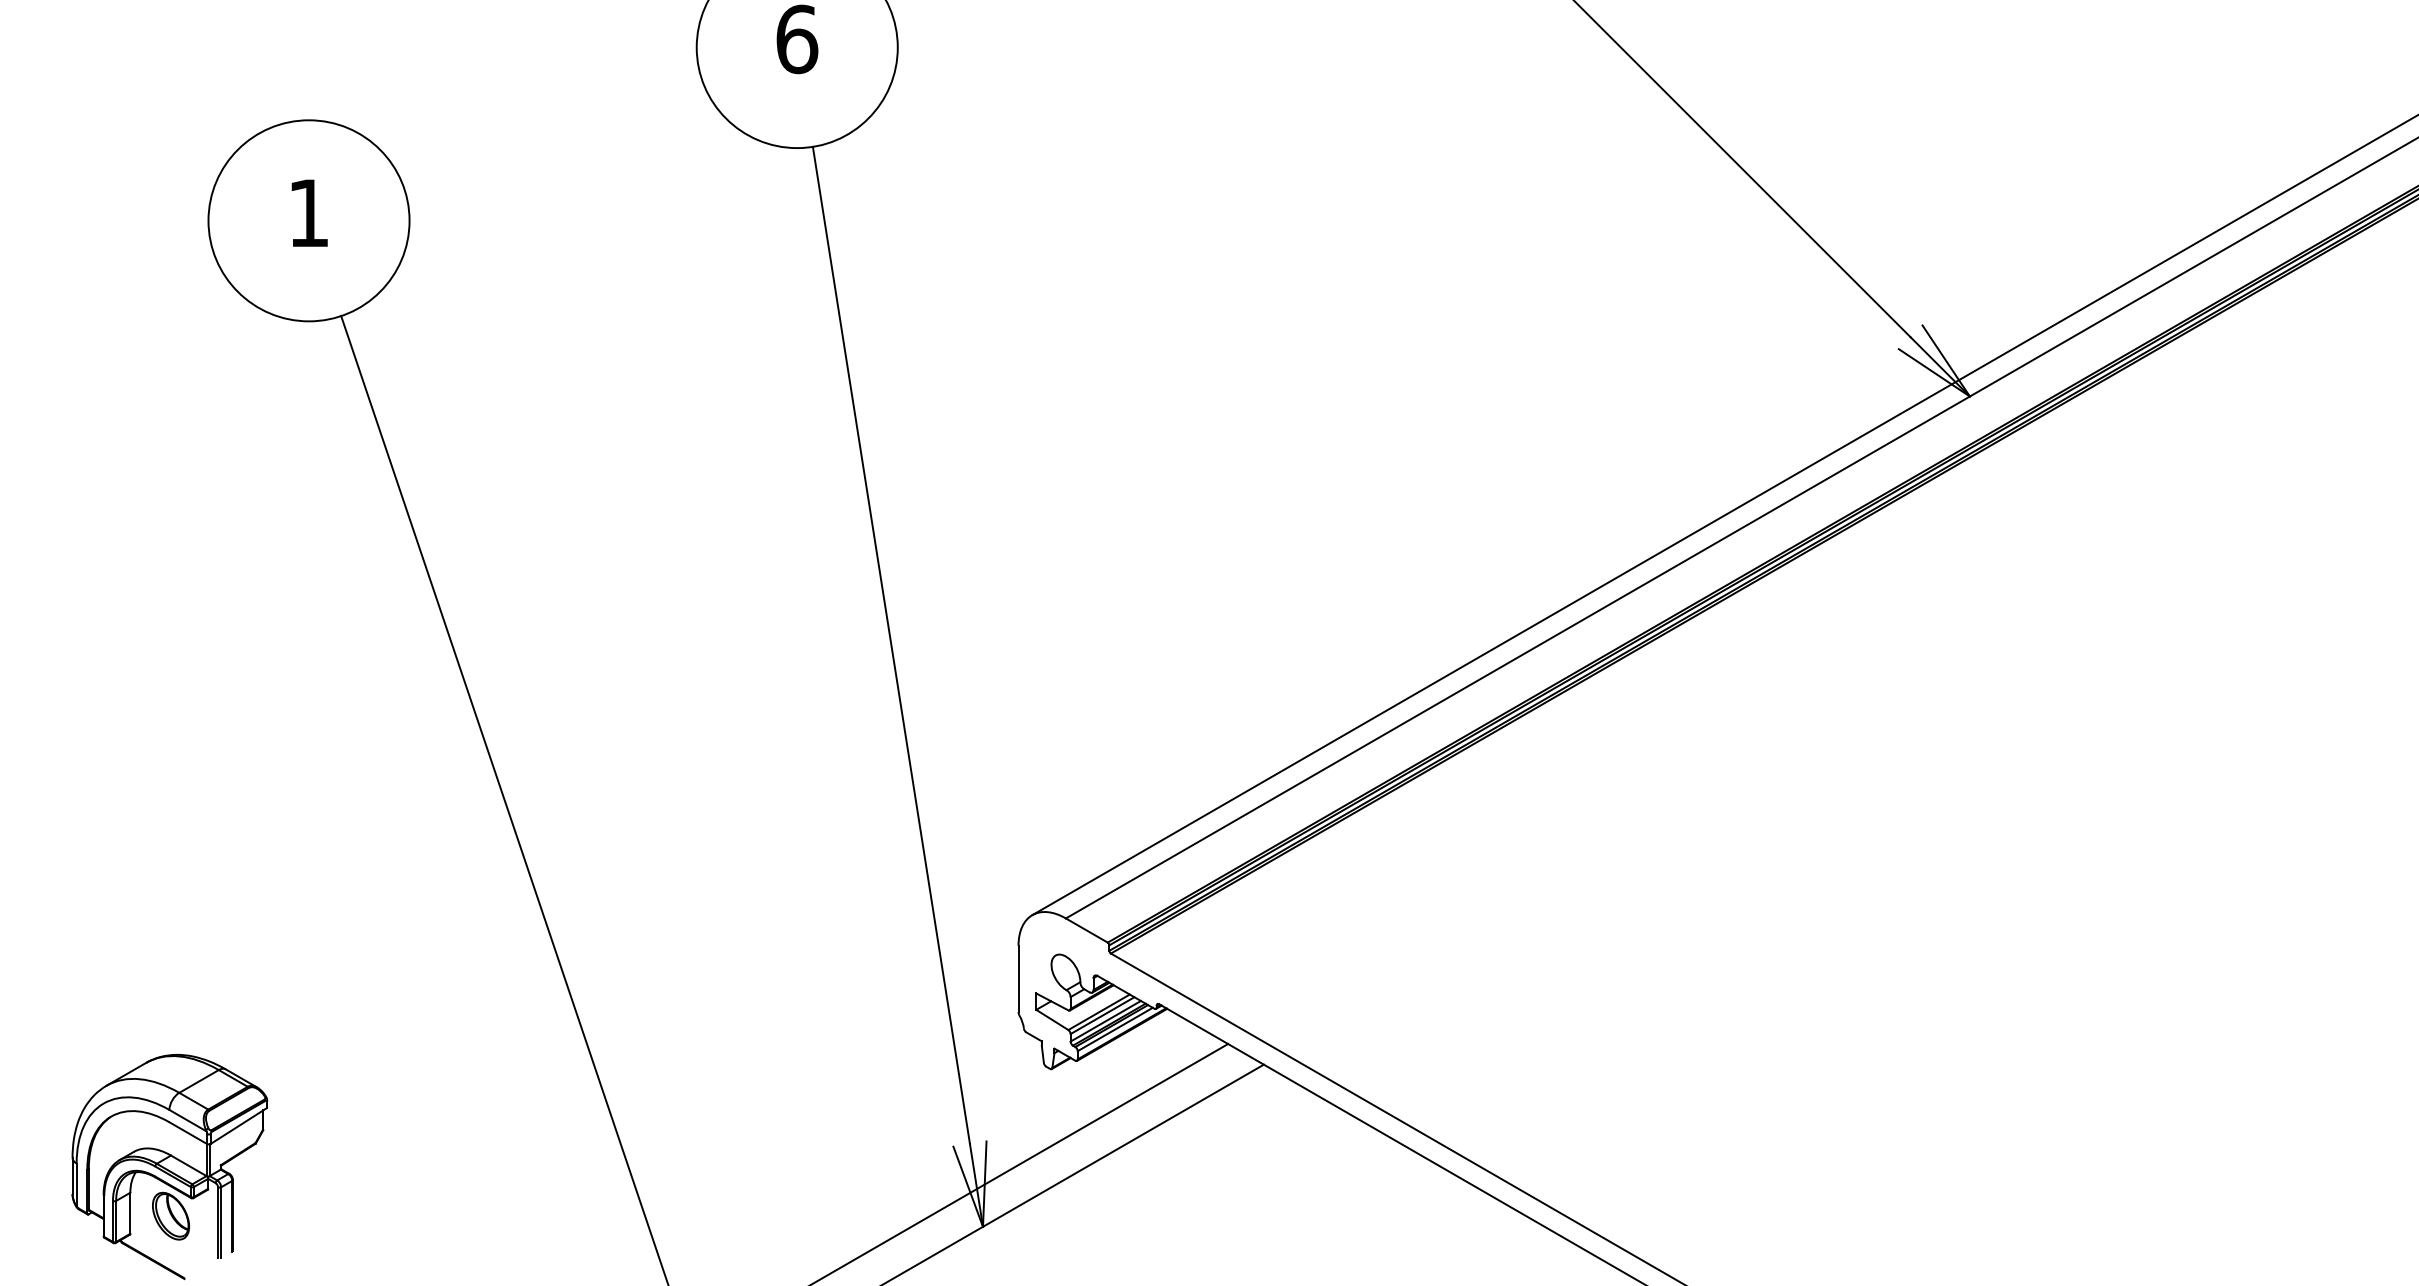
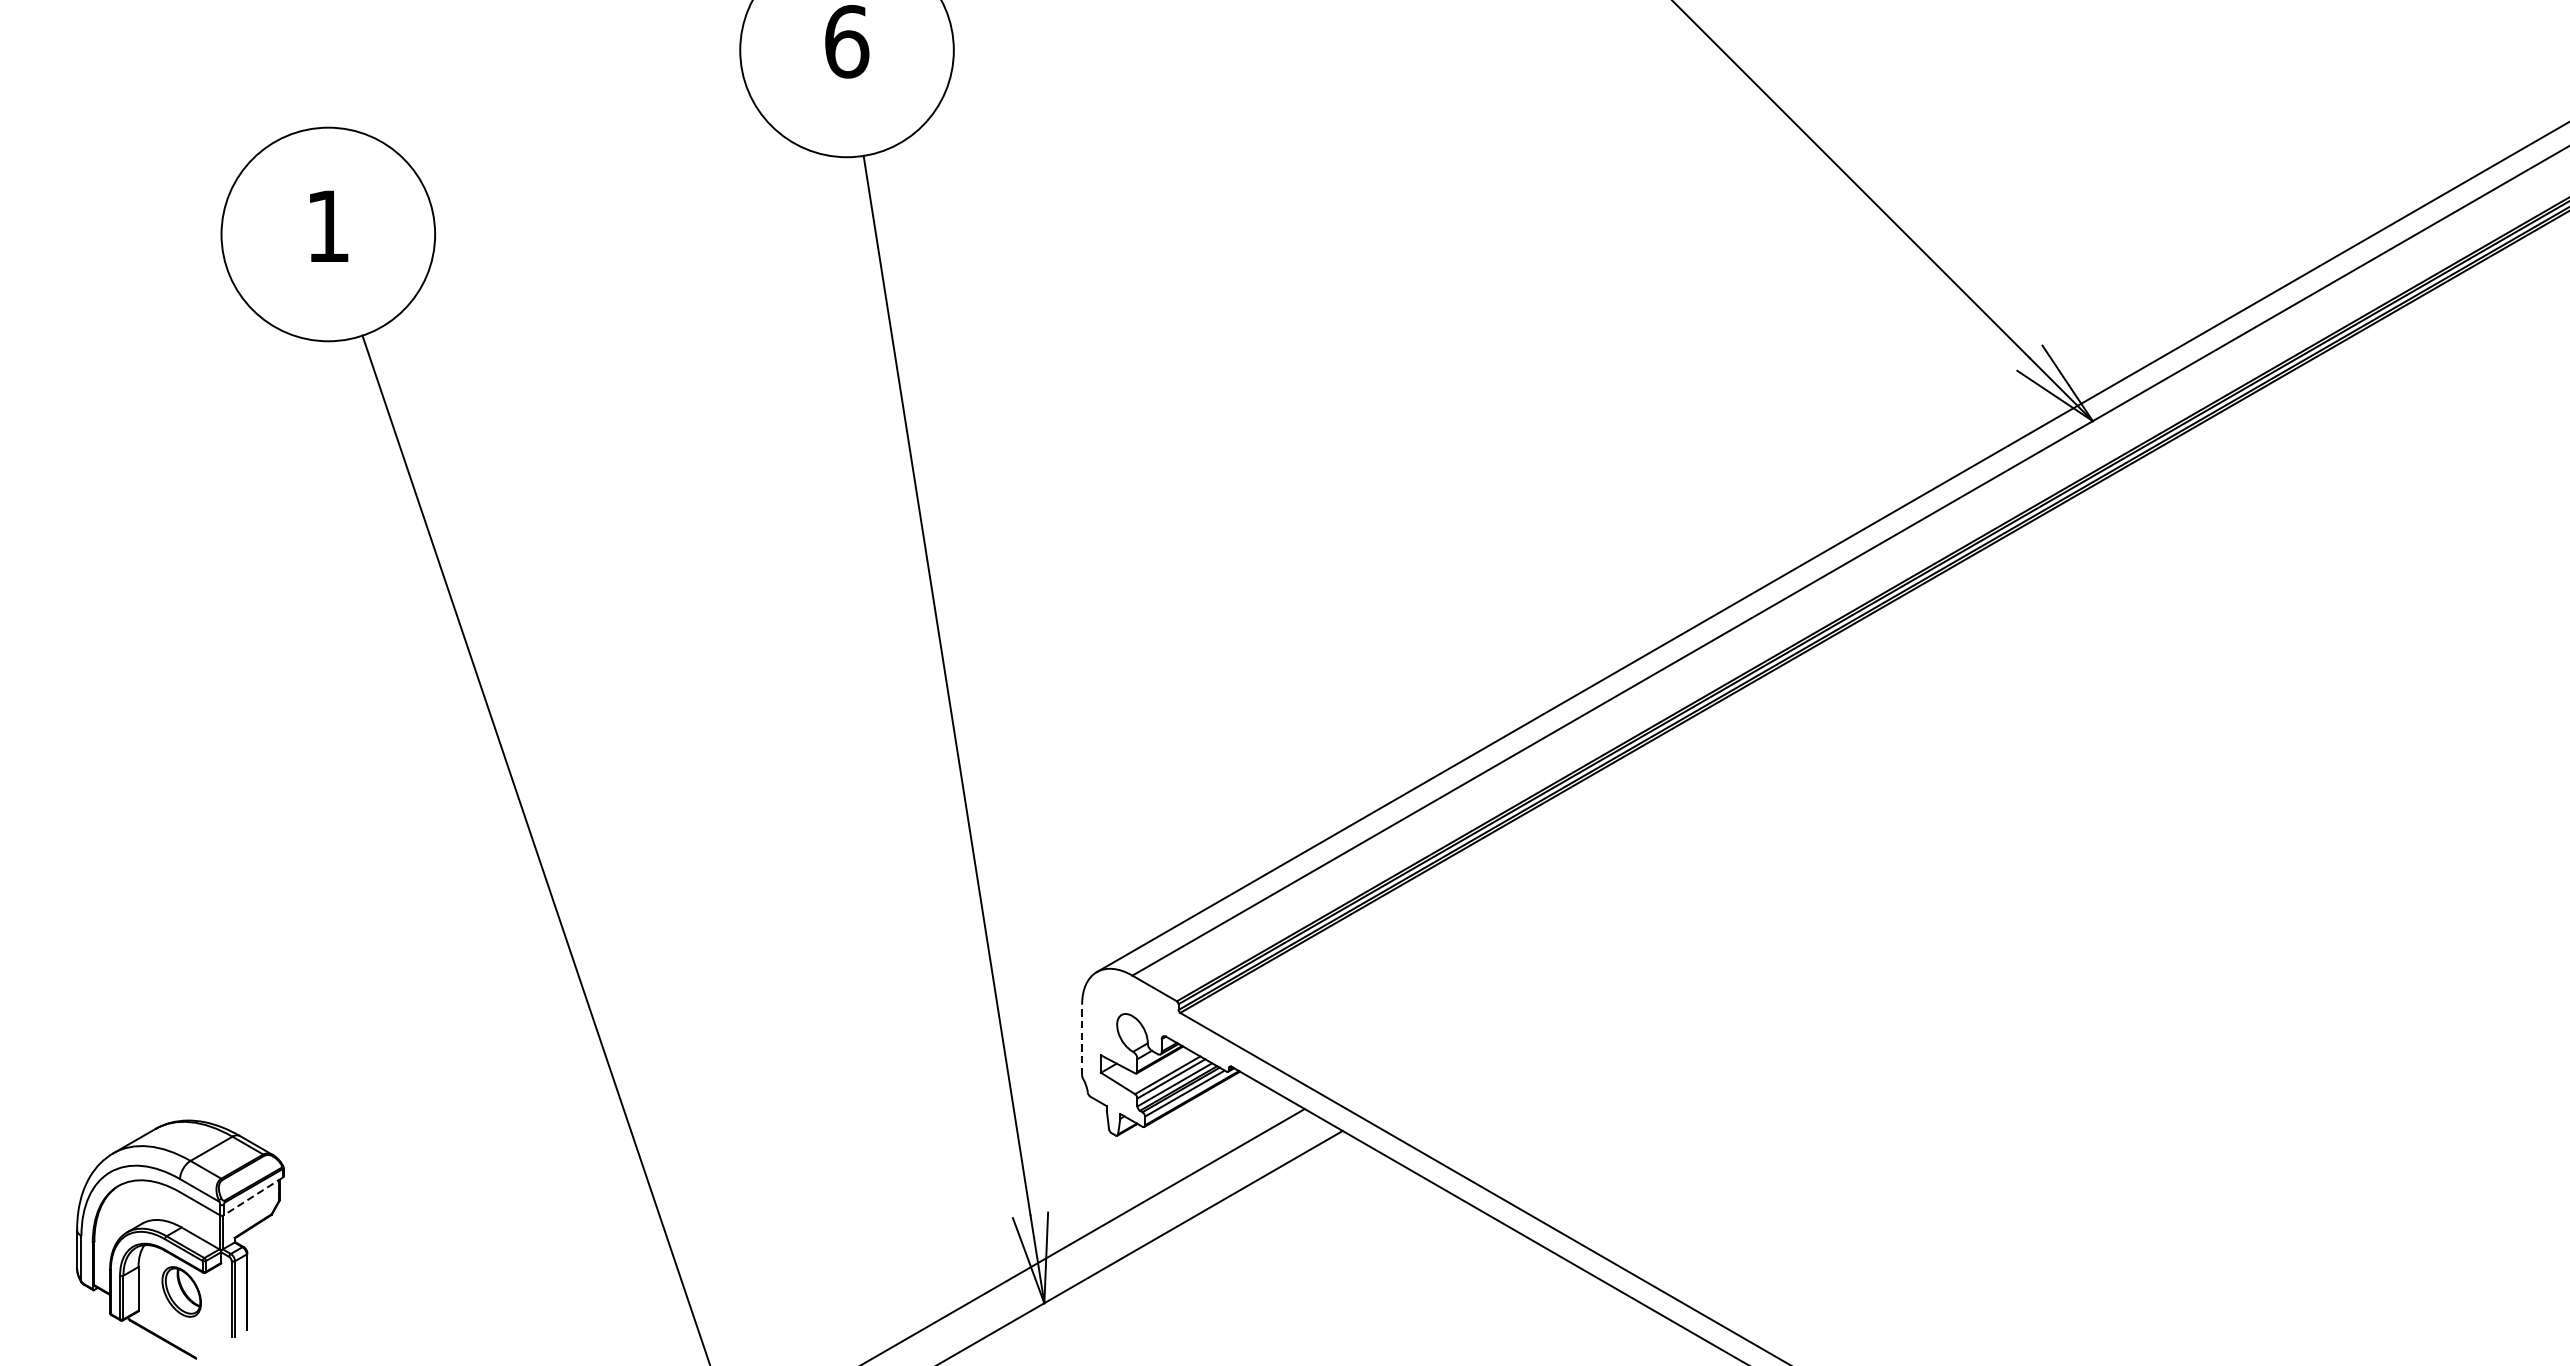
line: (1018, 978) -> (1082, 1039), solid -> dashed
line: (238, 1126) -> (253, 1196), solid -> dashed

